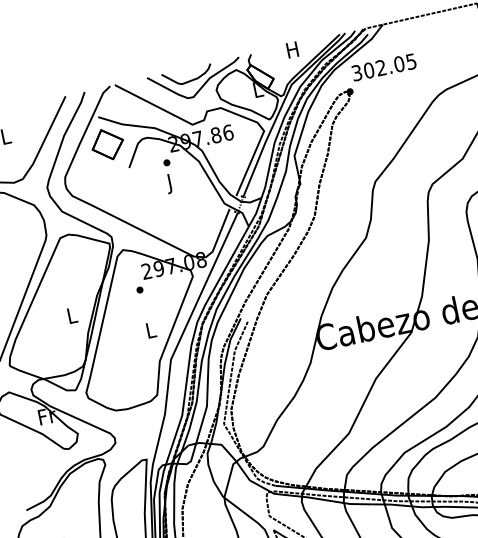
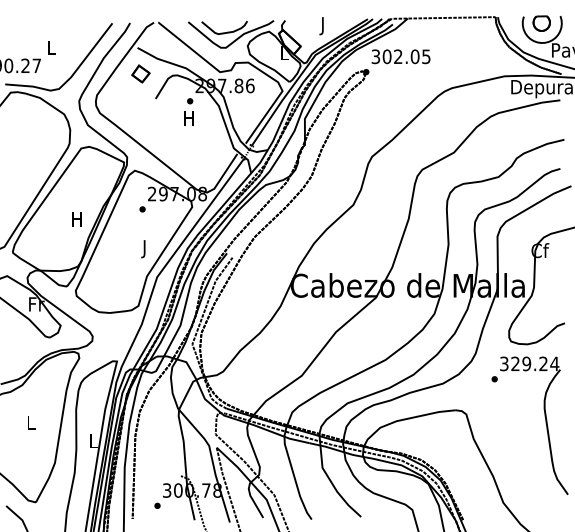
text: (292, 52) -> (322, 26), H -> J
part: (107, 144) -> (140, 73), size x0.6
text: (169, 183) -> (188, 120), J -> H
text: (71, 315) -> (76, 219), L -> H
text: (151, 332) -> (144, 249), L -> J

